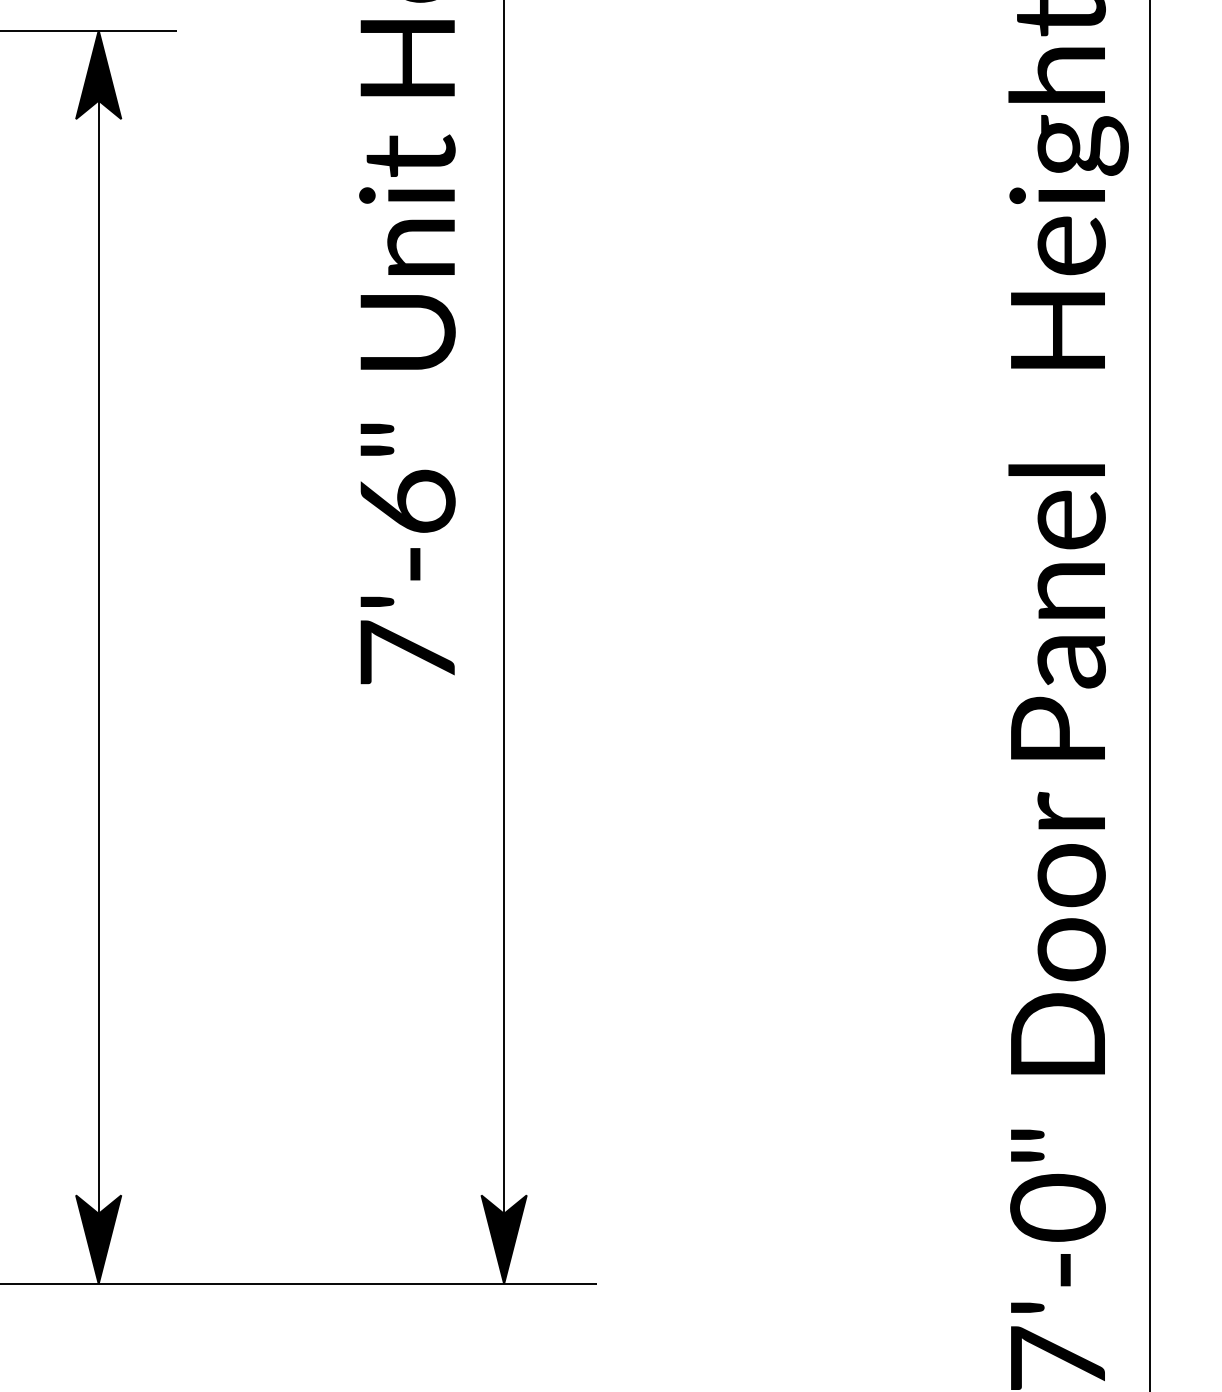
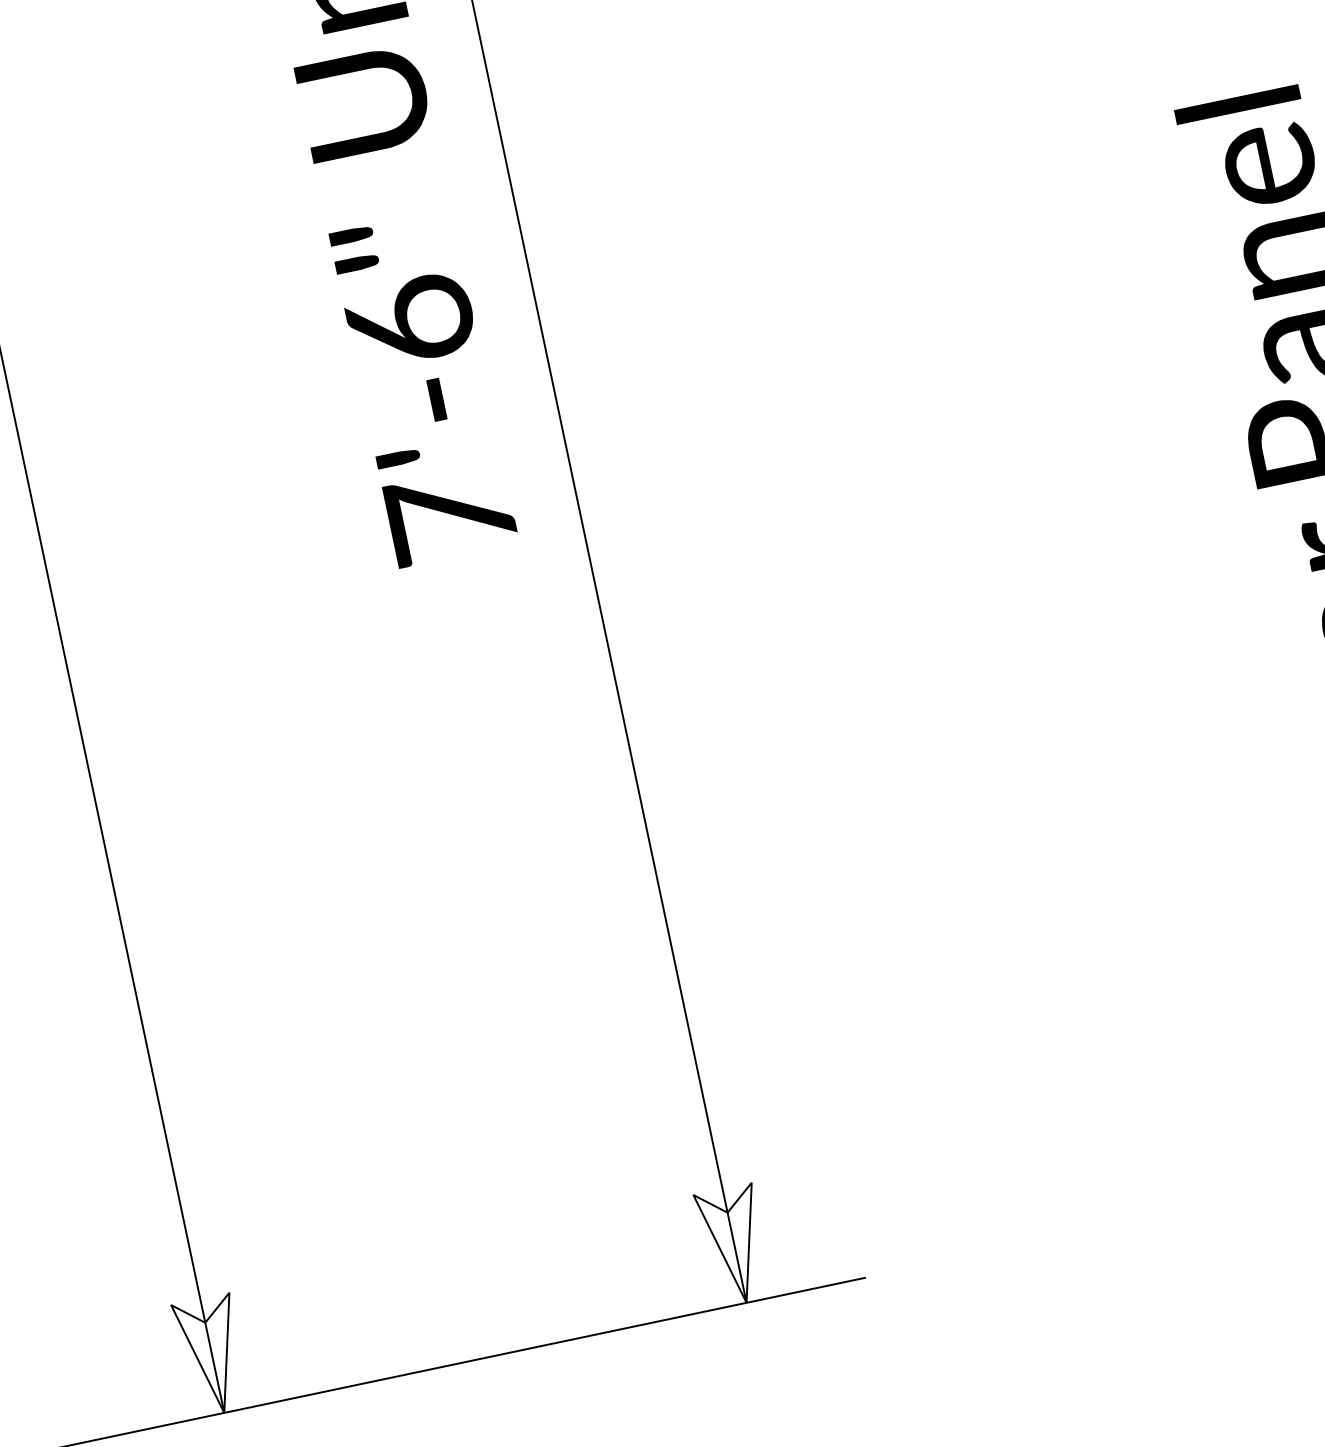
fill: (98, 1239) -> (211, 1355), removed
fill: (503, 1239) -> (733, 1245), removed

